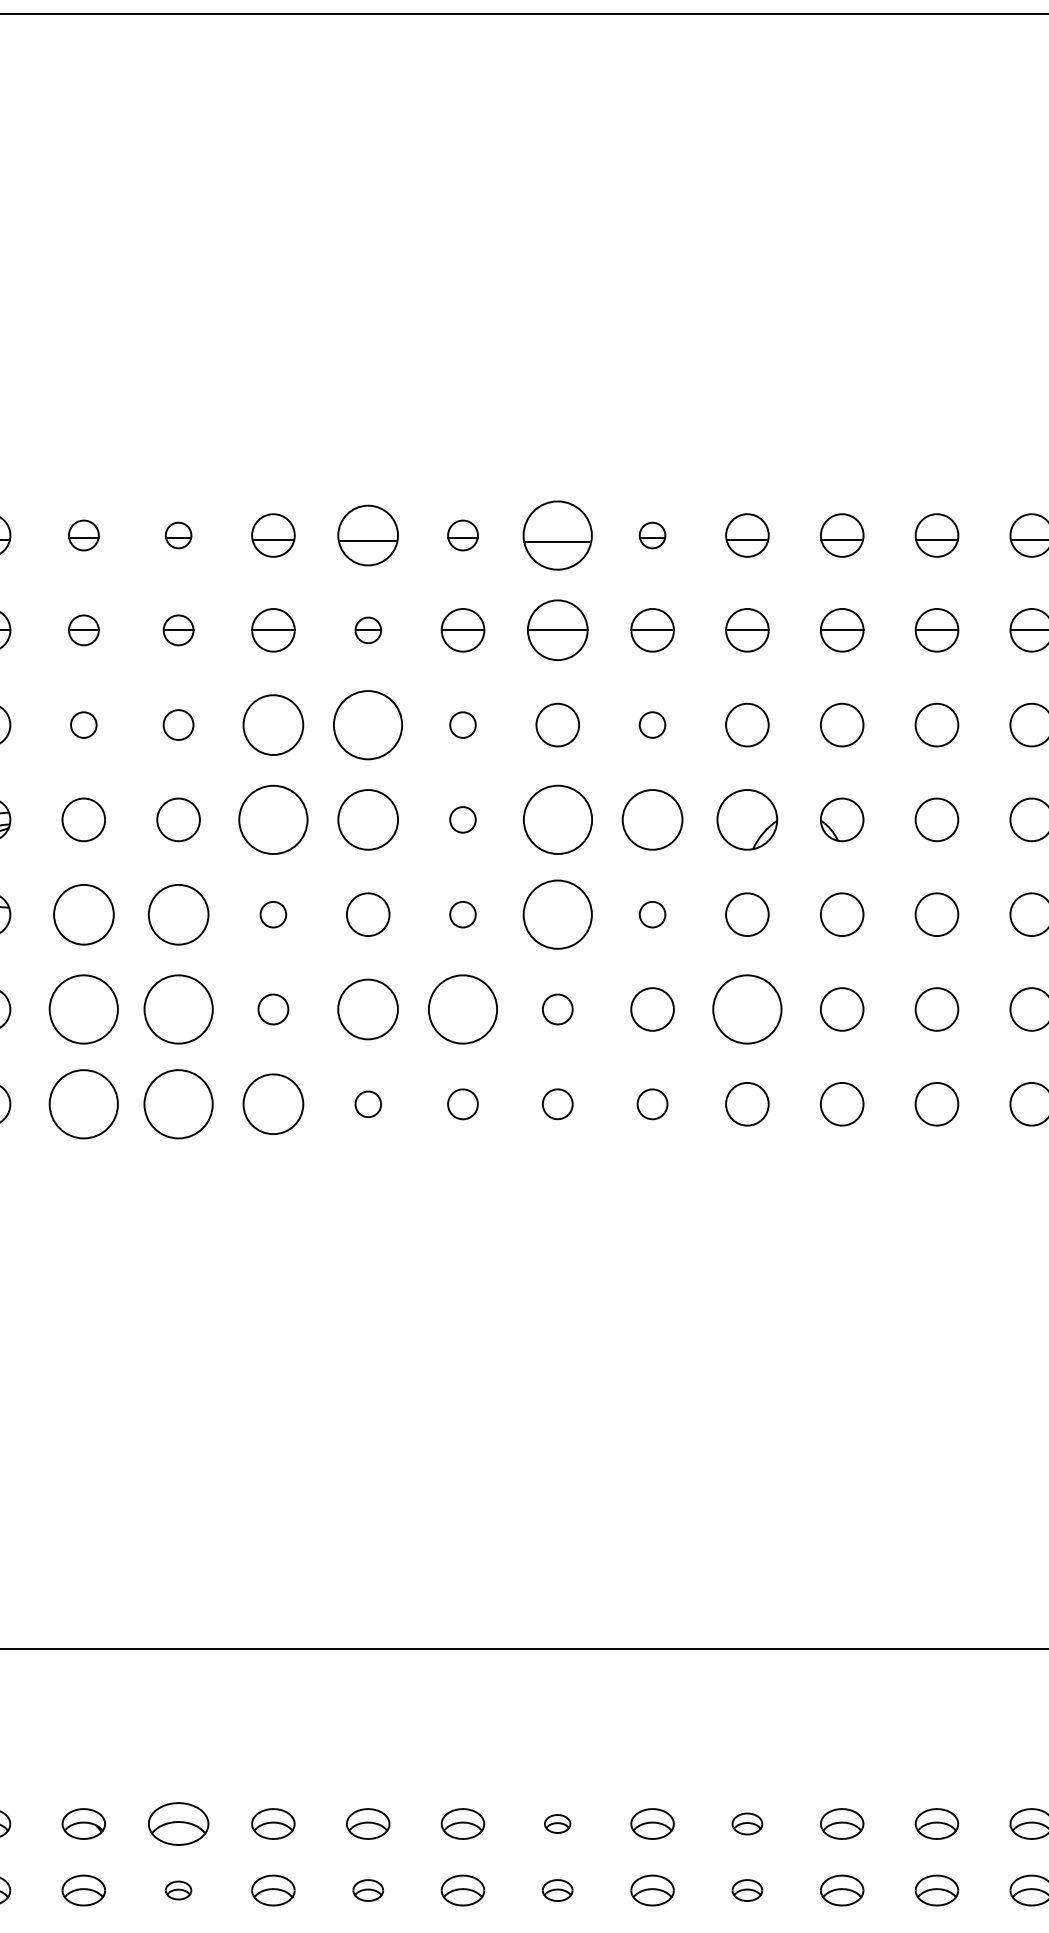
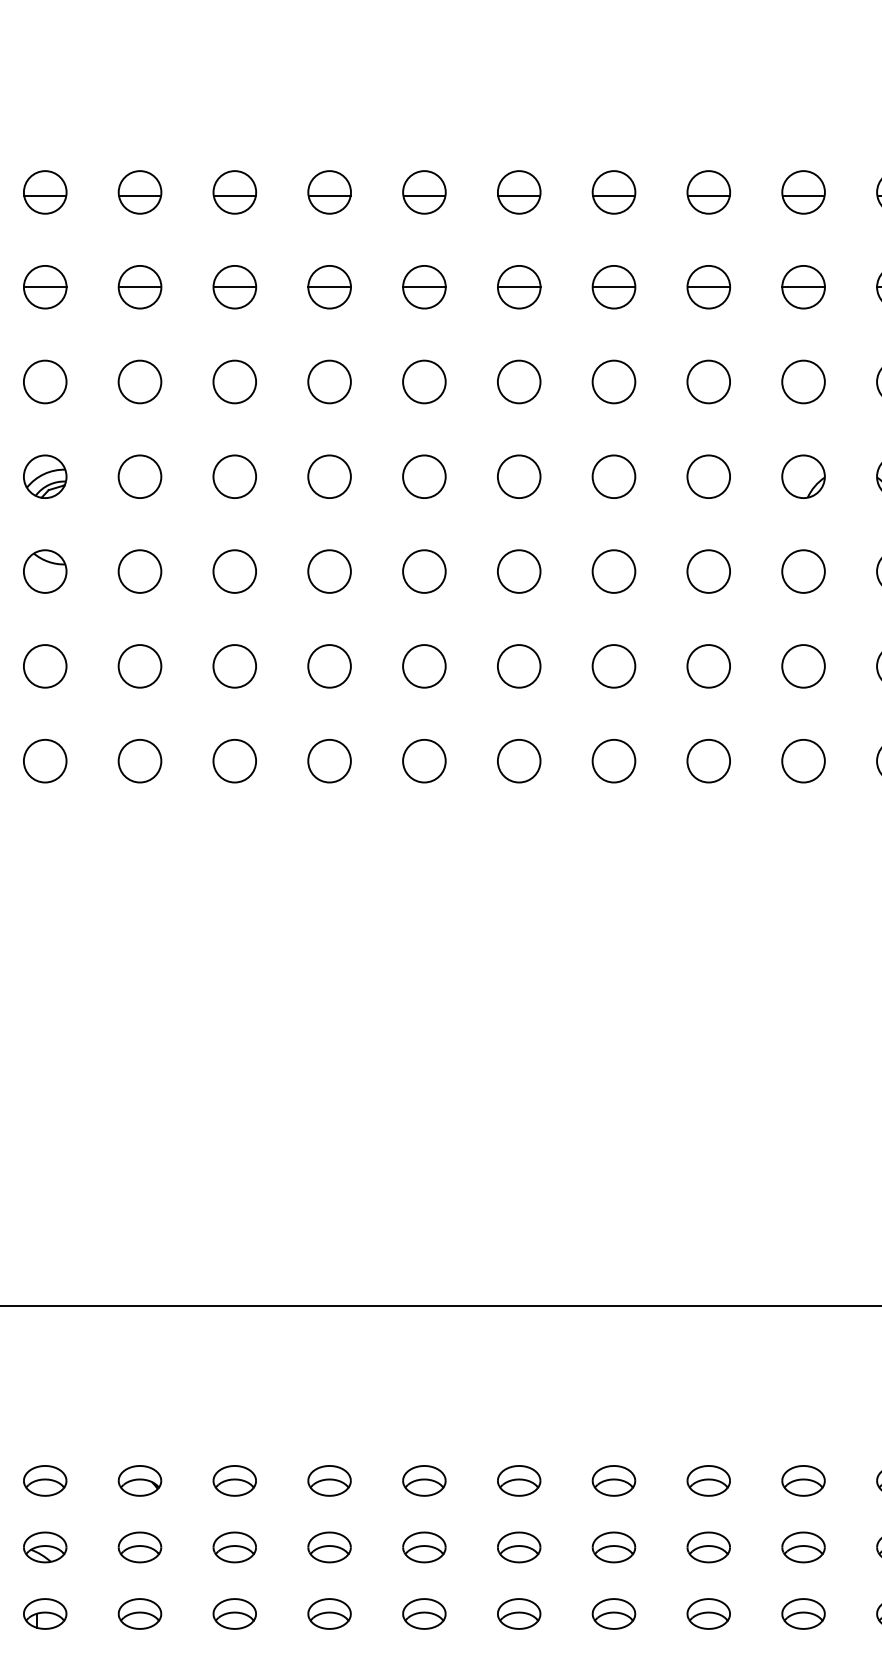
part: (83, 535) -> (139, 192), size x1.43
part: (178, 535) -> (234, 192), size x1.67
part: (368, 535) -> (424, 192), size x0.71
part: (462, 535) -> (518, 192), size x1.43
part: (557, 535) -> (613, 192), size x0.62
part: (652, 535) -> (708, 192), size x1.67
part: (83, 630) -> (139, 287), size x1.43
part: (178, 630) -> (234, 287), size x1.43
part: (368, 630) -> (424, 287), size x1.67
part: (557, 630) -> (613, 287), size x0.71
circle: (83, 724) -> (139, 381), size x1.67
circle: (178, 724) -> (234, 381), size x1.43
circle: (273, 724) -> (329, 381), size x0.71
circle: (368, 724) -> (424, 381), size x0.62
circle: (462, 724) -> (518, 381), size x1.67
circle: (652, 724) -> (708, 381), size x1.67
circle: (273, 819) -> (329, 476), size x0.62
circle: (367, 819) -> (423, 476), size x0.71
circle: (462, 819) -> (518, 476), size x1.67
circle: (557, 819) -> (613, 476), size x0.62
circle: (652, 819) -> (708, 476), size x0.71
part: (747, 819) -> (803, 476), size x0.71
circle: (83, 914) -> (139, 571), size x0.71
circle: (178, 914) -> (234, 571), size x0.71
circle: (273, 914) -> (329, 571), size x1.67
circle: (462, 914) -> (518, 571), size x1.67
circle: (557, 914) -> (613, 571), size x0.62
circle: (652, 914) -> (708, 571), size x1.67
circle: (83, 1009) -> (139, 666), size x0.62
circle: (178, 1009) -> (234, 666), size x0.62
circle: (273, 1009) -> (329, 666), size x1.43
circle: (368, 1009) -> (424, 666), size x0.71
circle: (462, 1009) -> (518, 666), size x0.62
circle: (557, 1009) -> (613, 666), size x1.43
circle: (747, 1009) -> (803, 666), size x0.62
circle: (83, 1103) -> (139, 760), size x0.62
circle: (178, 1103) -> (234, 760), size x0.62
circle: (273, 1103) -> (329, 760), size x0.71
circle: (557, 1103) -> (613, 760), size x1.43
circle: (368, 1104) -> (424, 761), size x1.67
circle: (462, 1104) -> (518, 761), size x1.43
circle: (652, 1104) -> (708, 761), size x1.43
part: (178, 1823) -> (234, 1480), size x0.71
part: (557, 1823) -> (613, 1480), size x1.67
part: (747, 1823) -> (803, 1480), size x1.43
part: (178, 1890) -> (234, 1547), size x1.67
part: (368, 1890) -> (424, 1547), size x1.43
part: (557, 1890) -> (613, 1547), size x1.43
part: (747, 1890) -> (803, 1547), size x1.43

